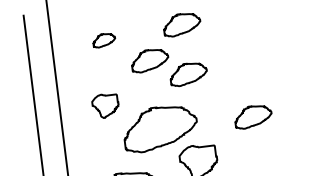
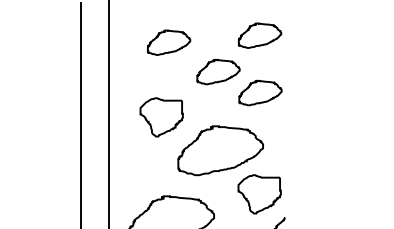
part: (104, 40) -> (169, 42), size x1.67
part: (105, 106) -> (161, 117), size x1.43
part: (253, 116) -> (328, 150), removed

